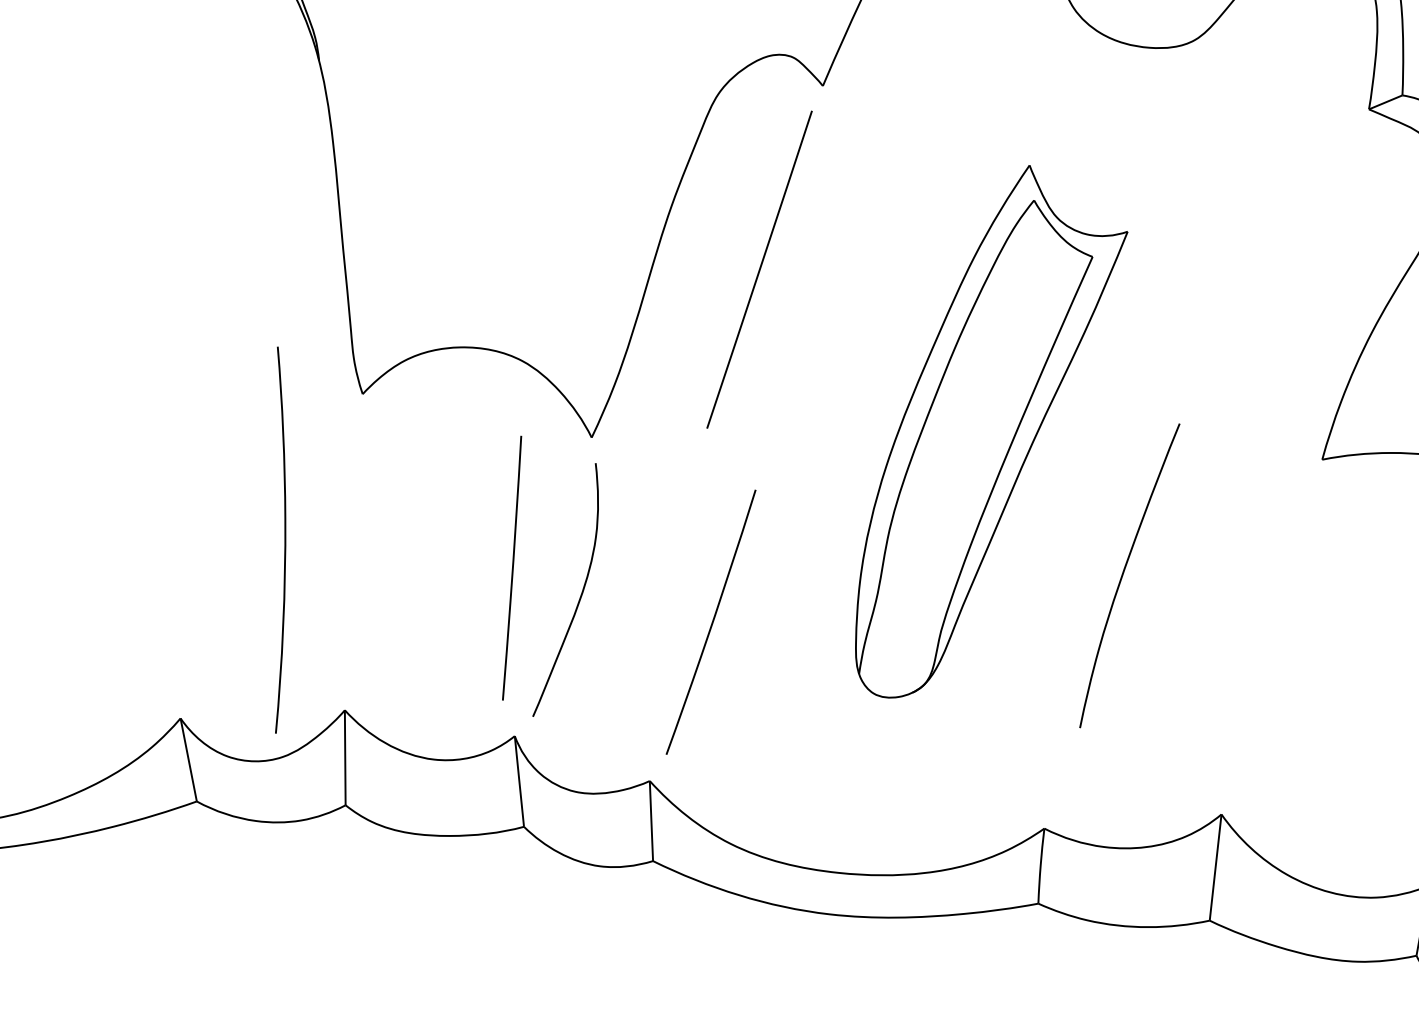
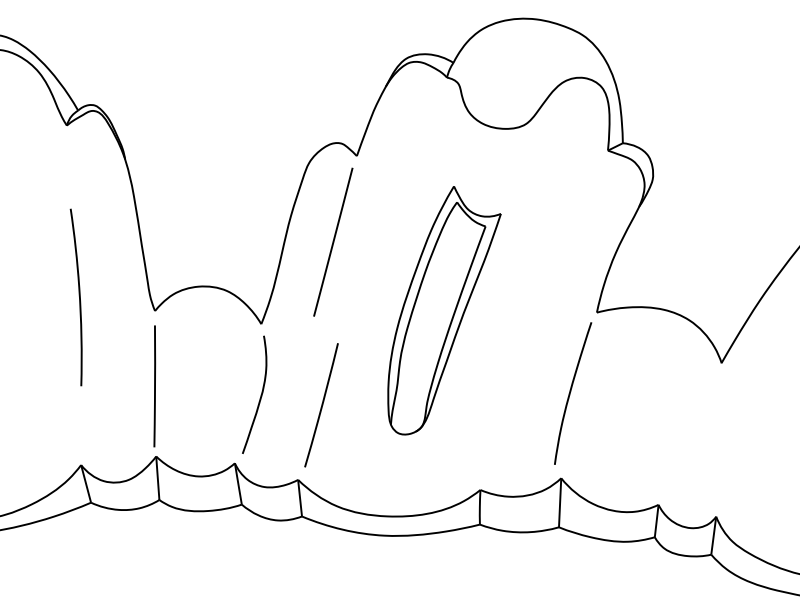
curve: (282, 536) -> (78, 295), moved
line: (511, 568) -> (154, 386), moved
curve: (1126, 571) -> (571, 391), moved

